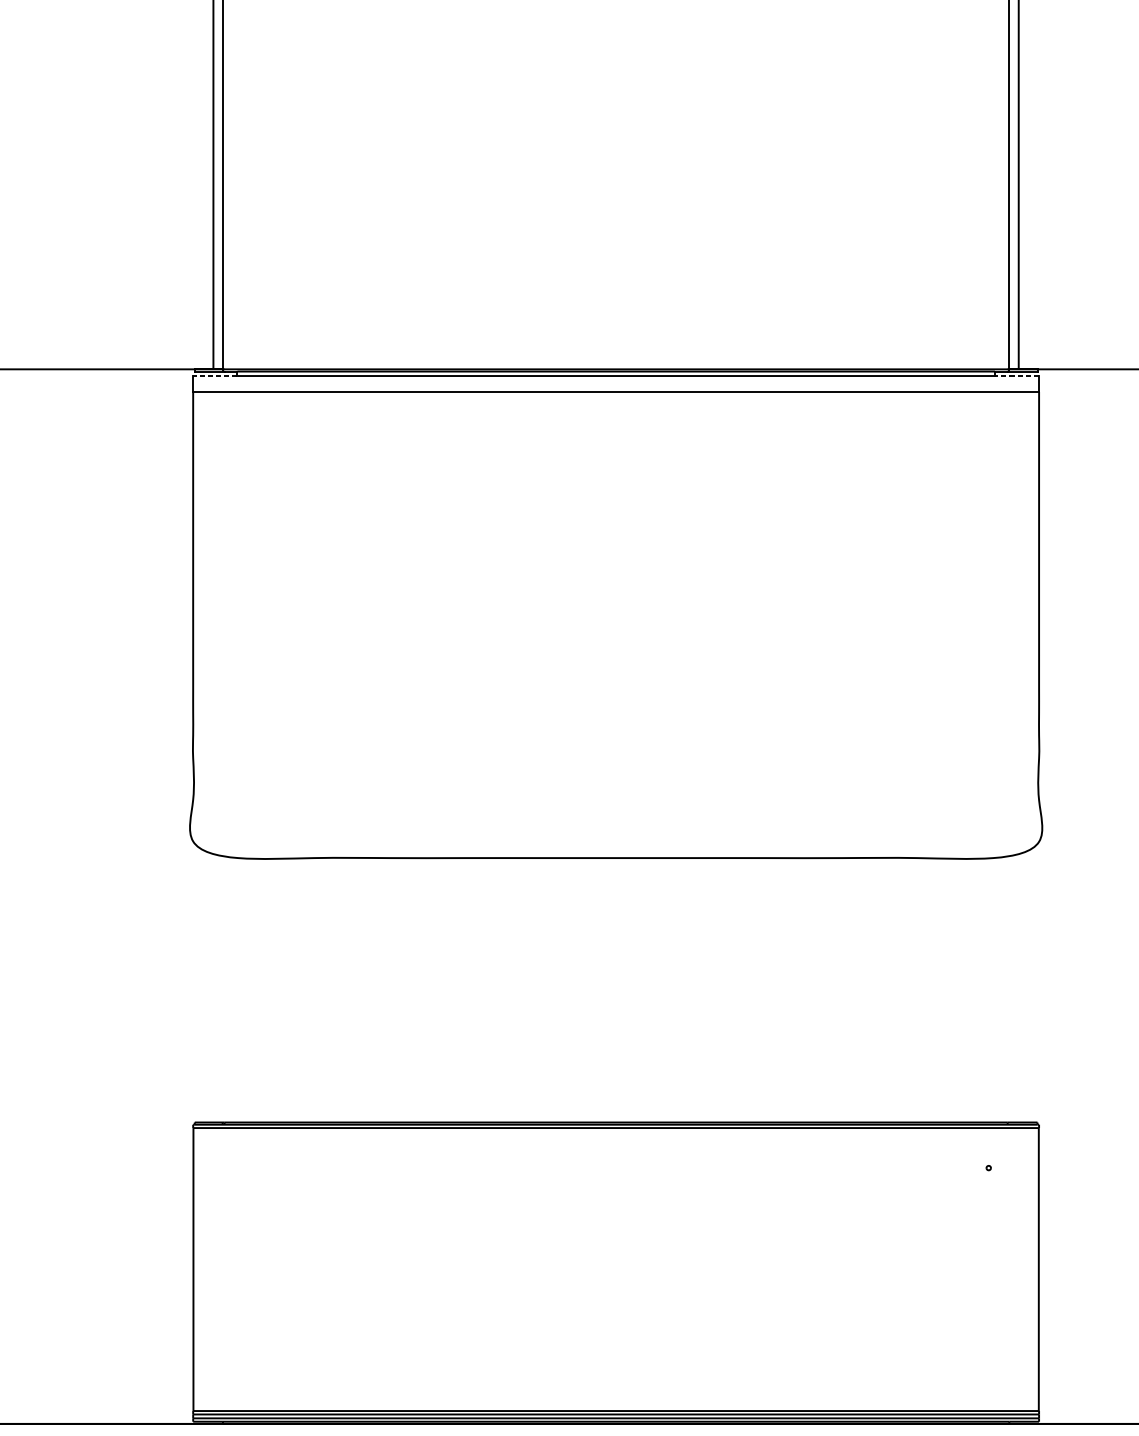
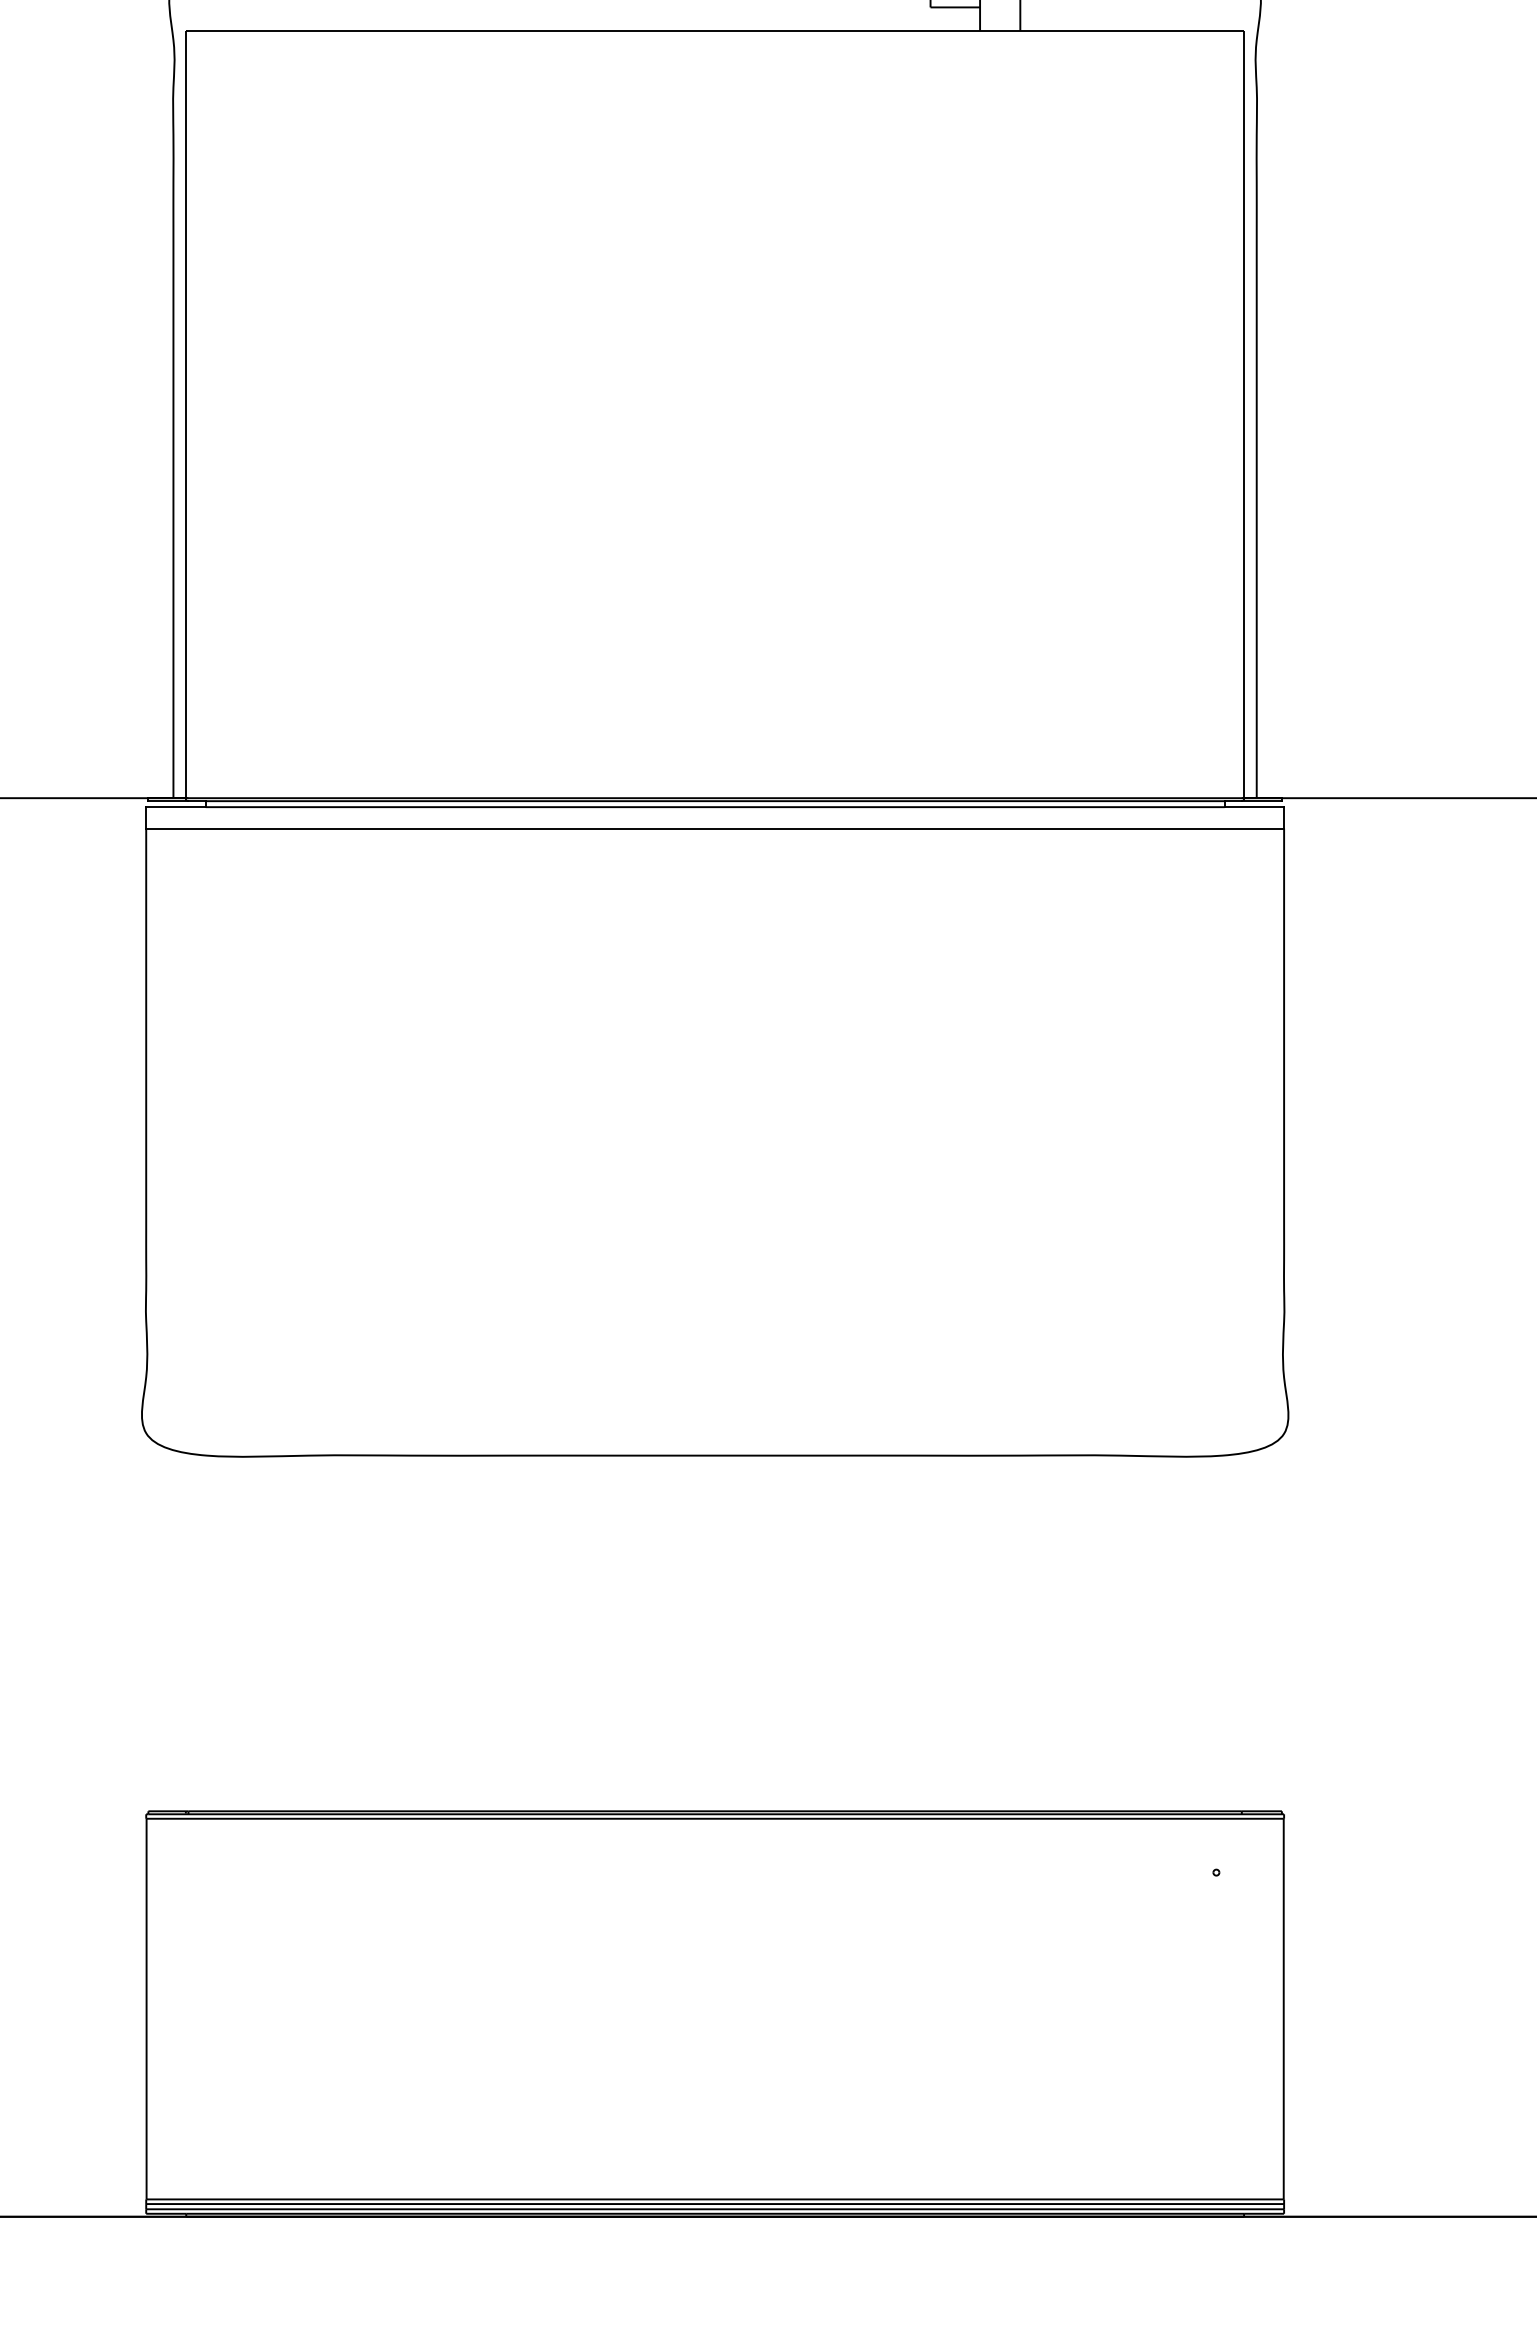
line: (214, 376) -> (175, 807), dashed -> solid
line: (1017, 376) -> (1254, 807), dashed -> solid

